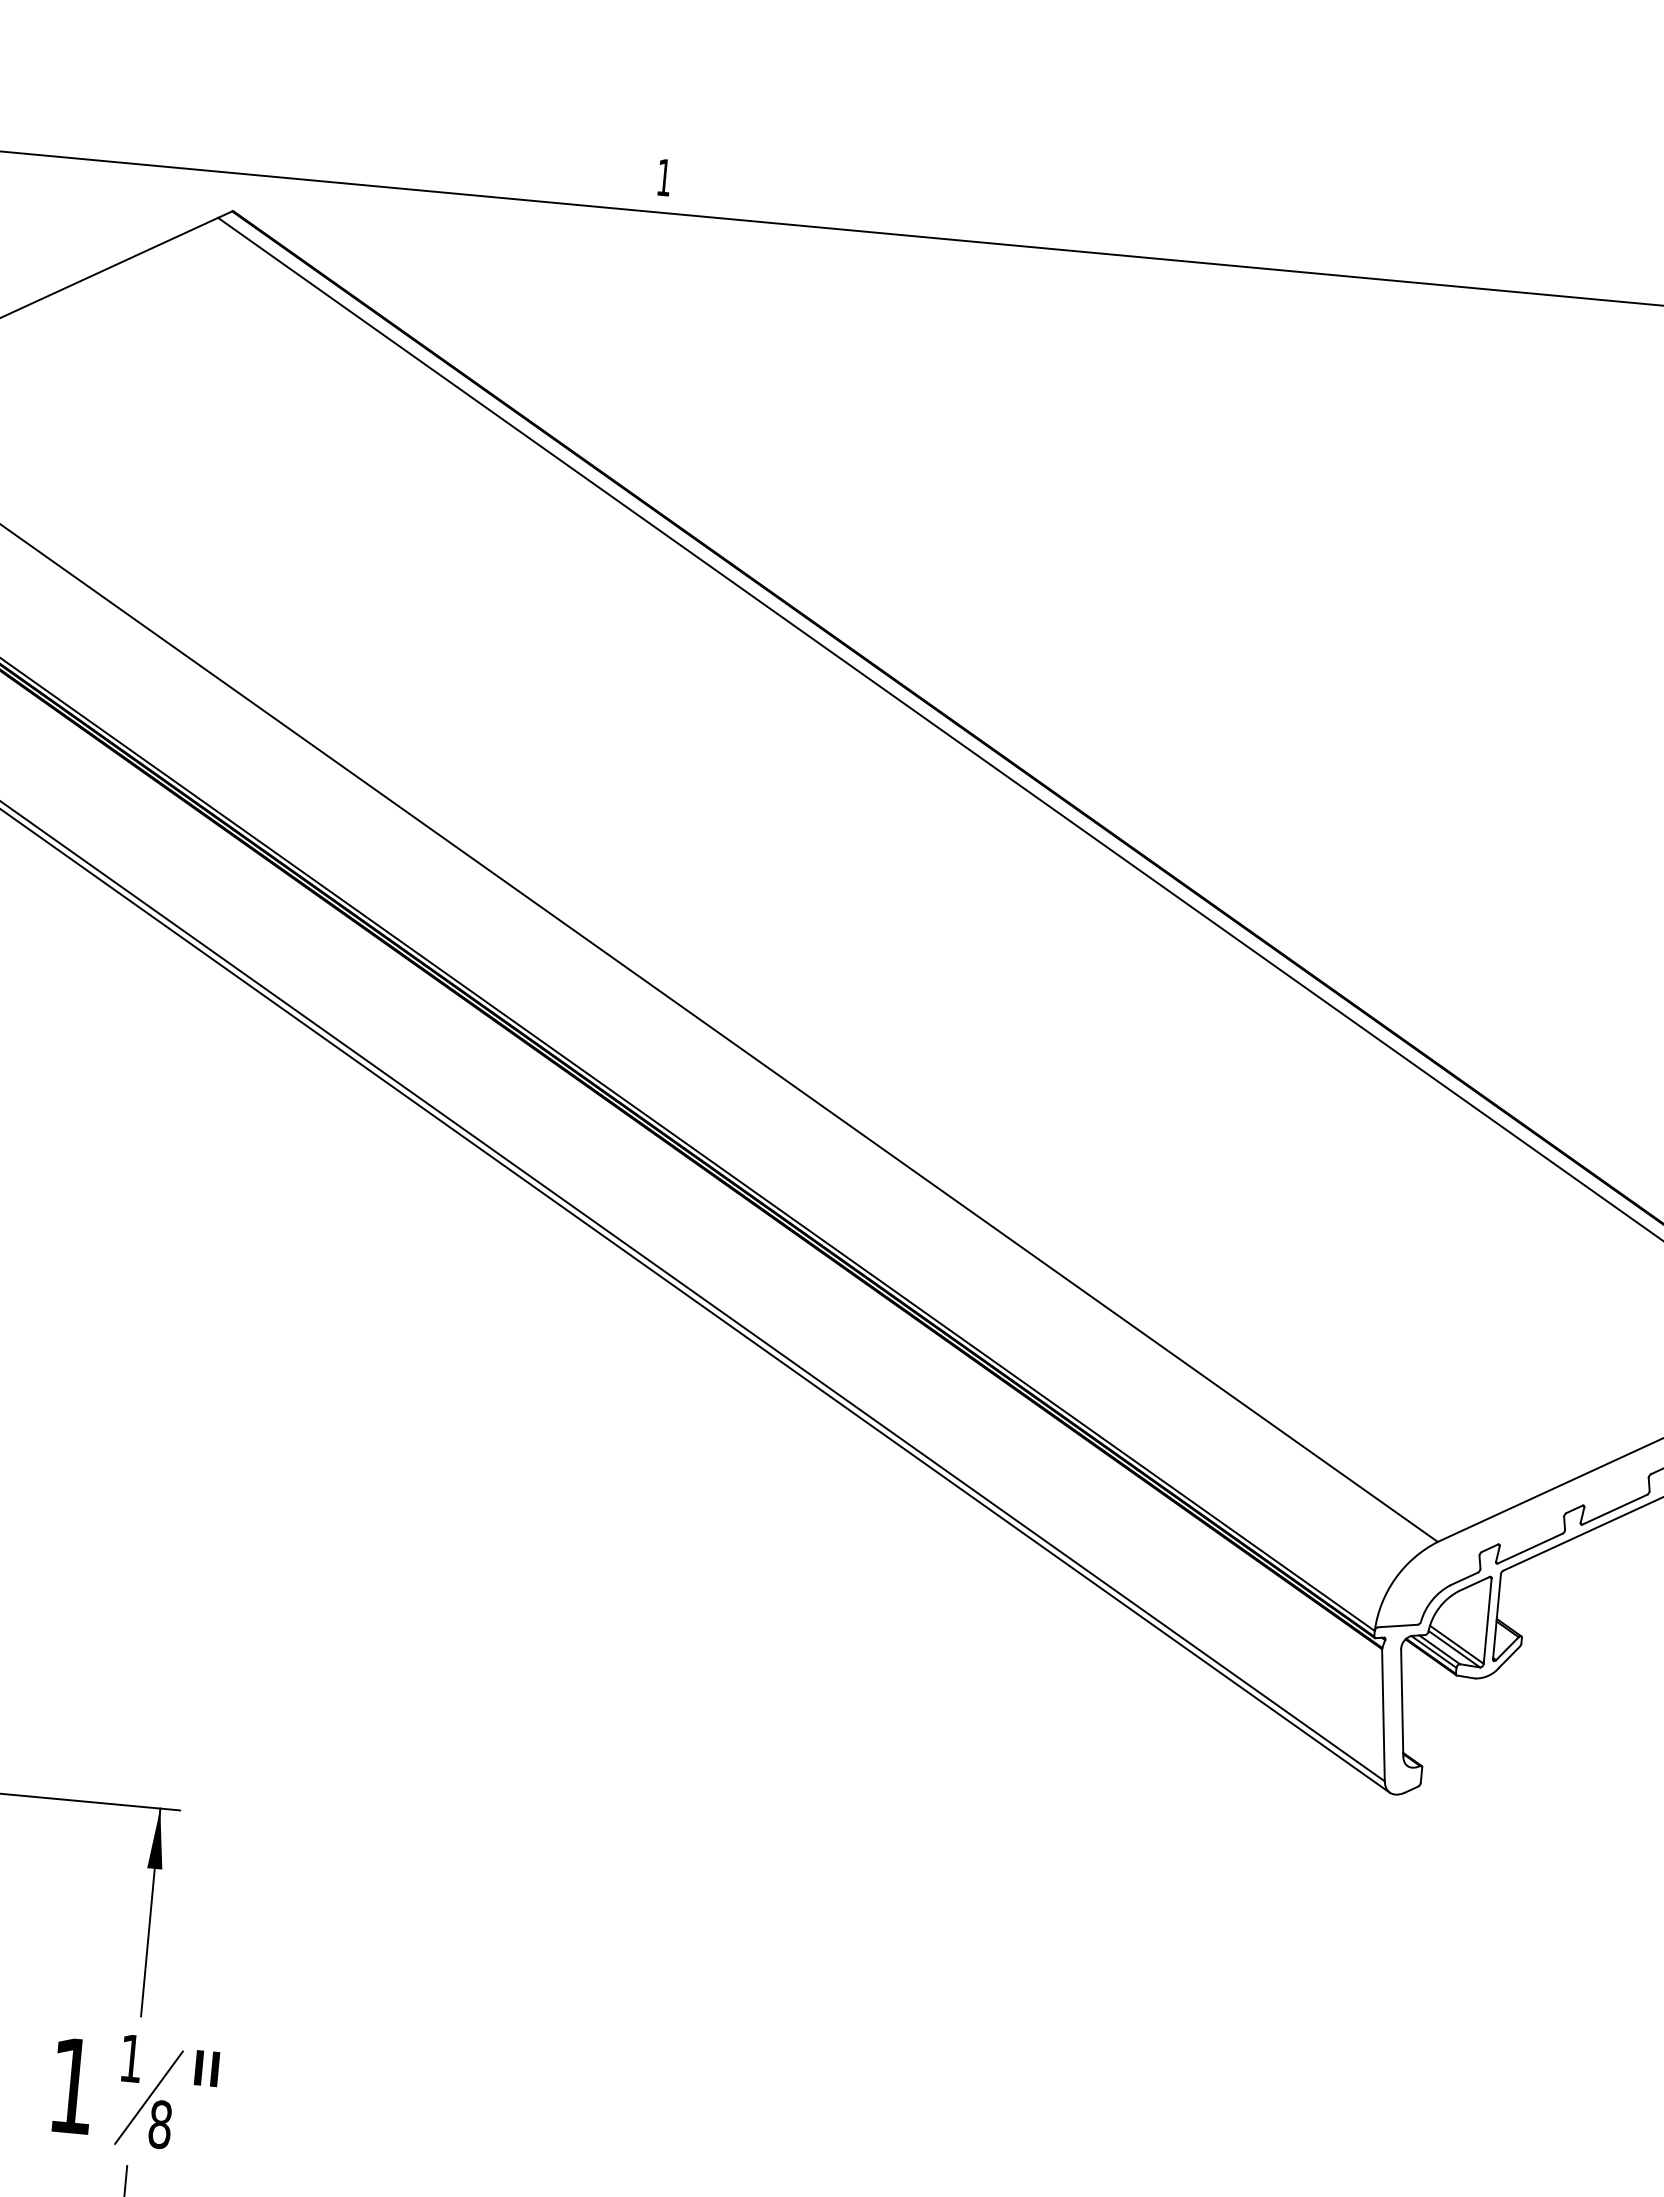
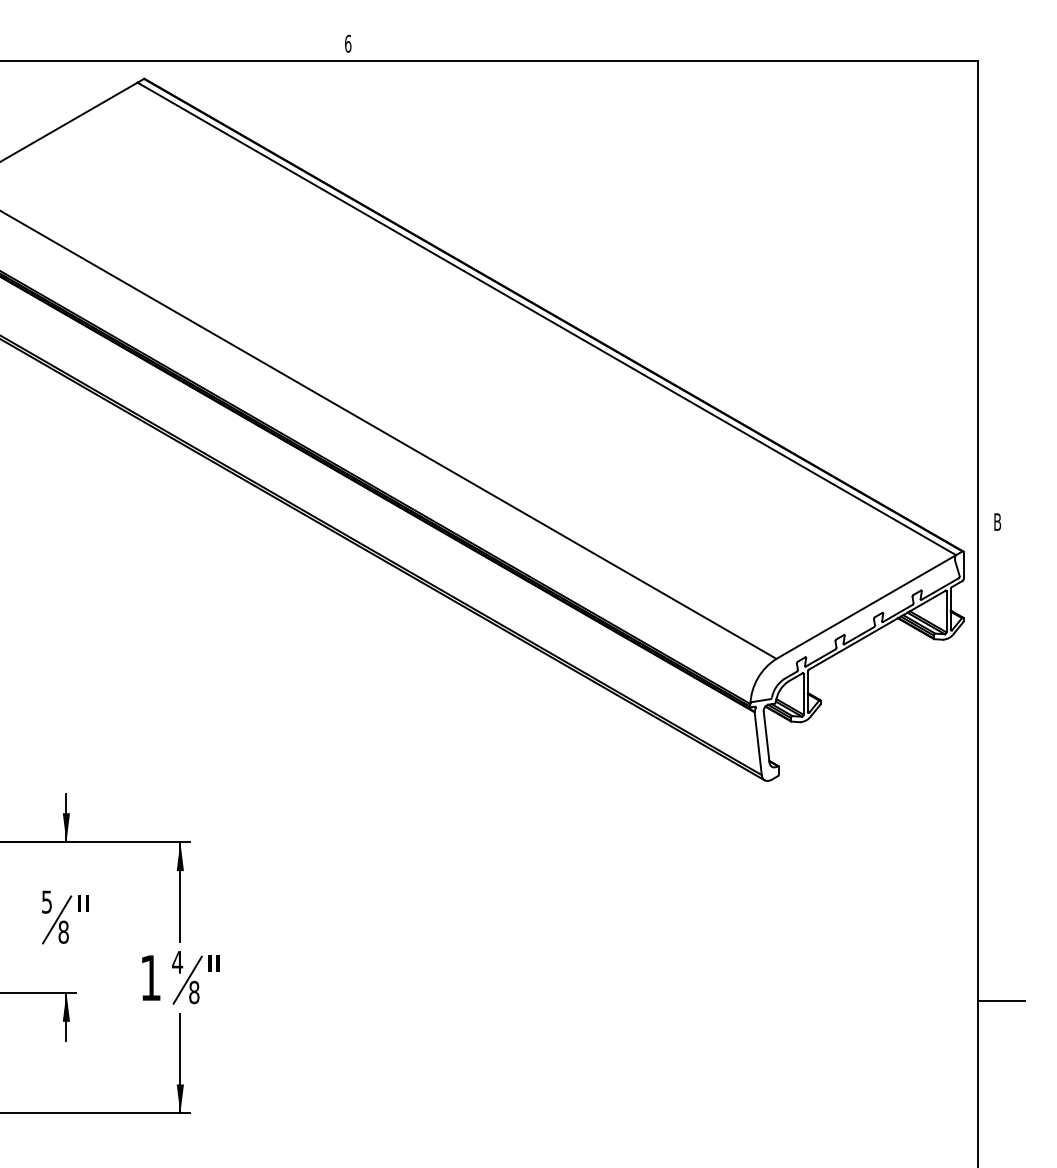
text: (665, 177) -> (348, 43), 1 -> 6
text: (131, 2058) -> (177, 962), 1 -> 4

